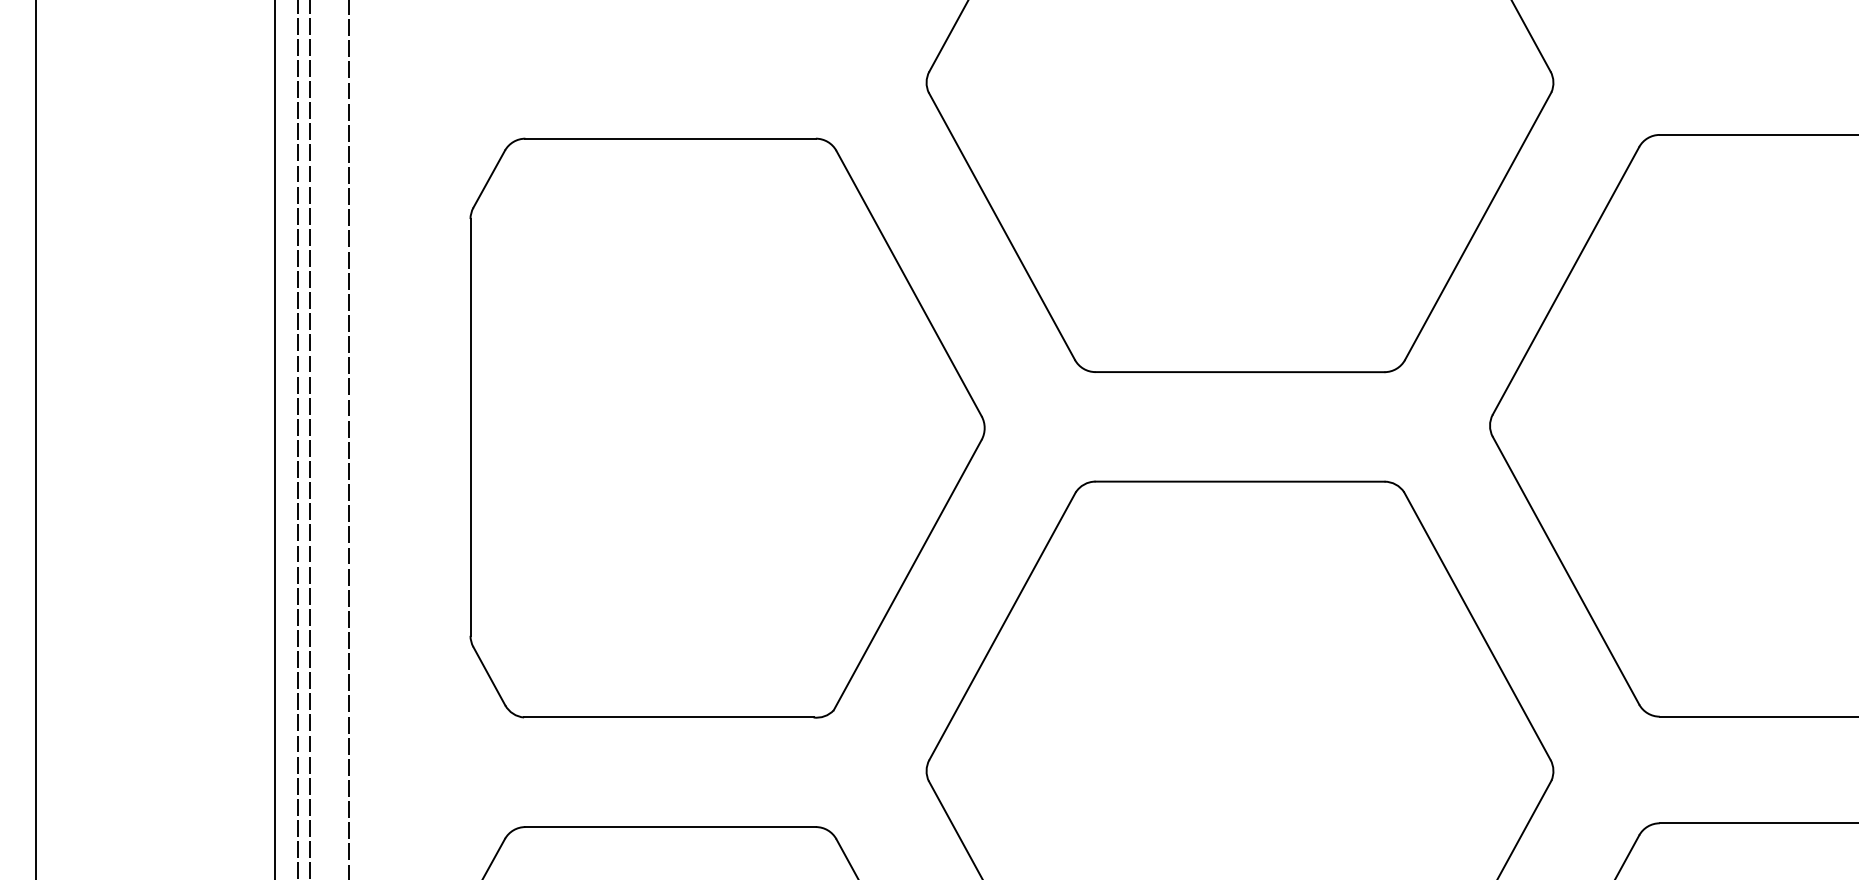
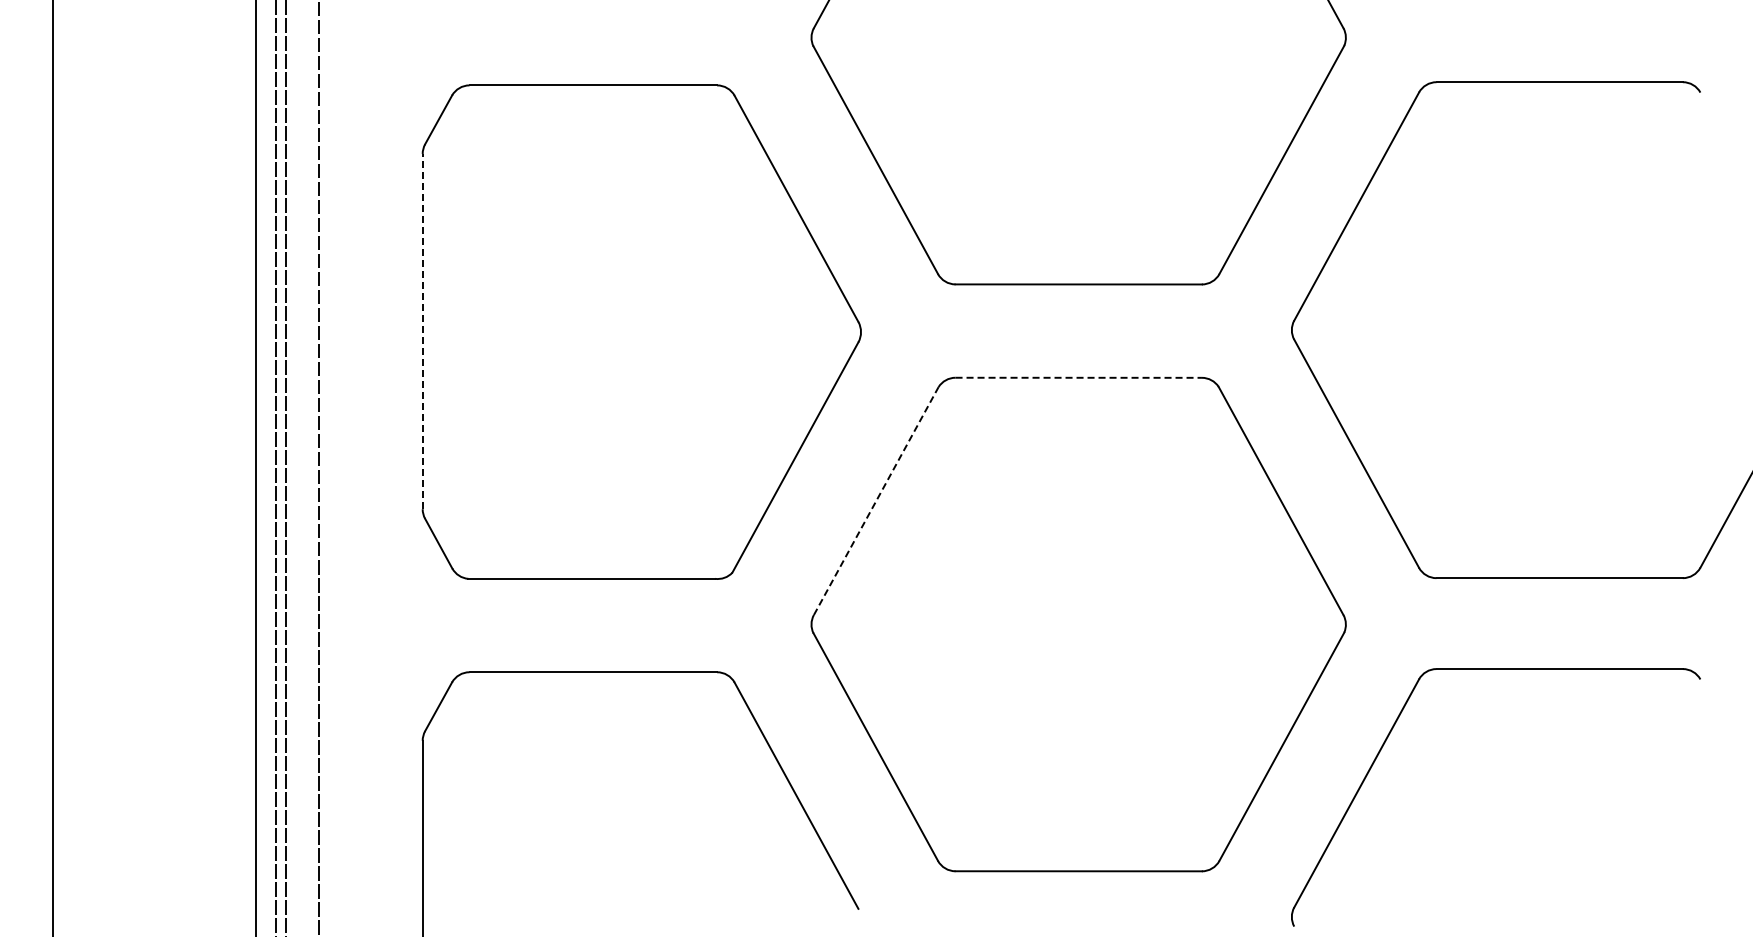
line: (470, 427) -> (422, 331), solid -> dashed
line: (1240, 481) -> (1079, 377), solid -> dashed
line: (1002, 626) -> (876, 501), solid -> dashed

